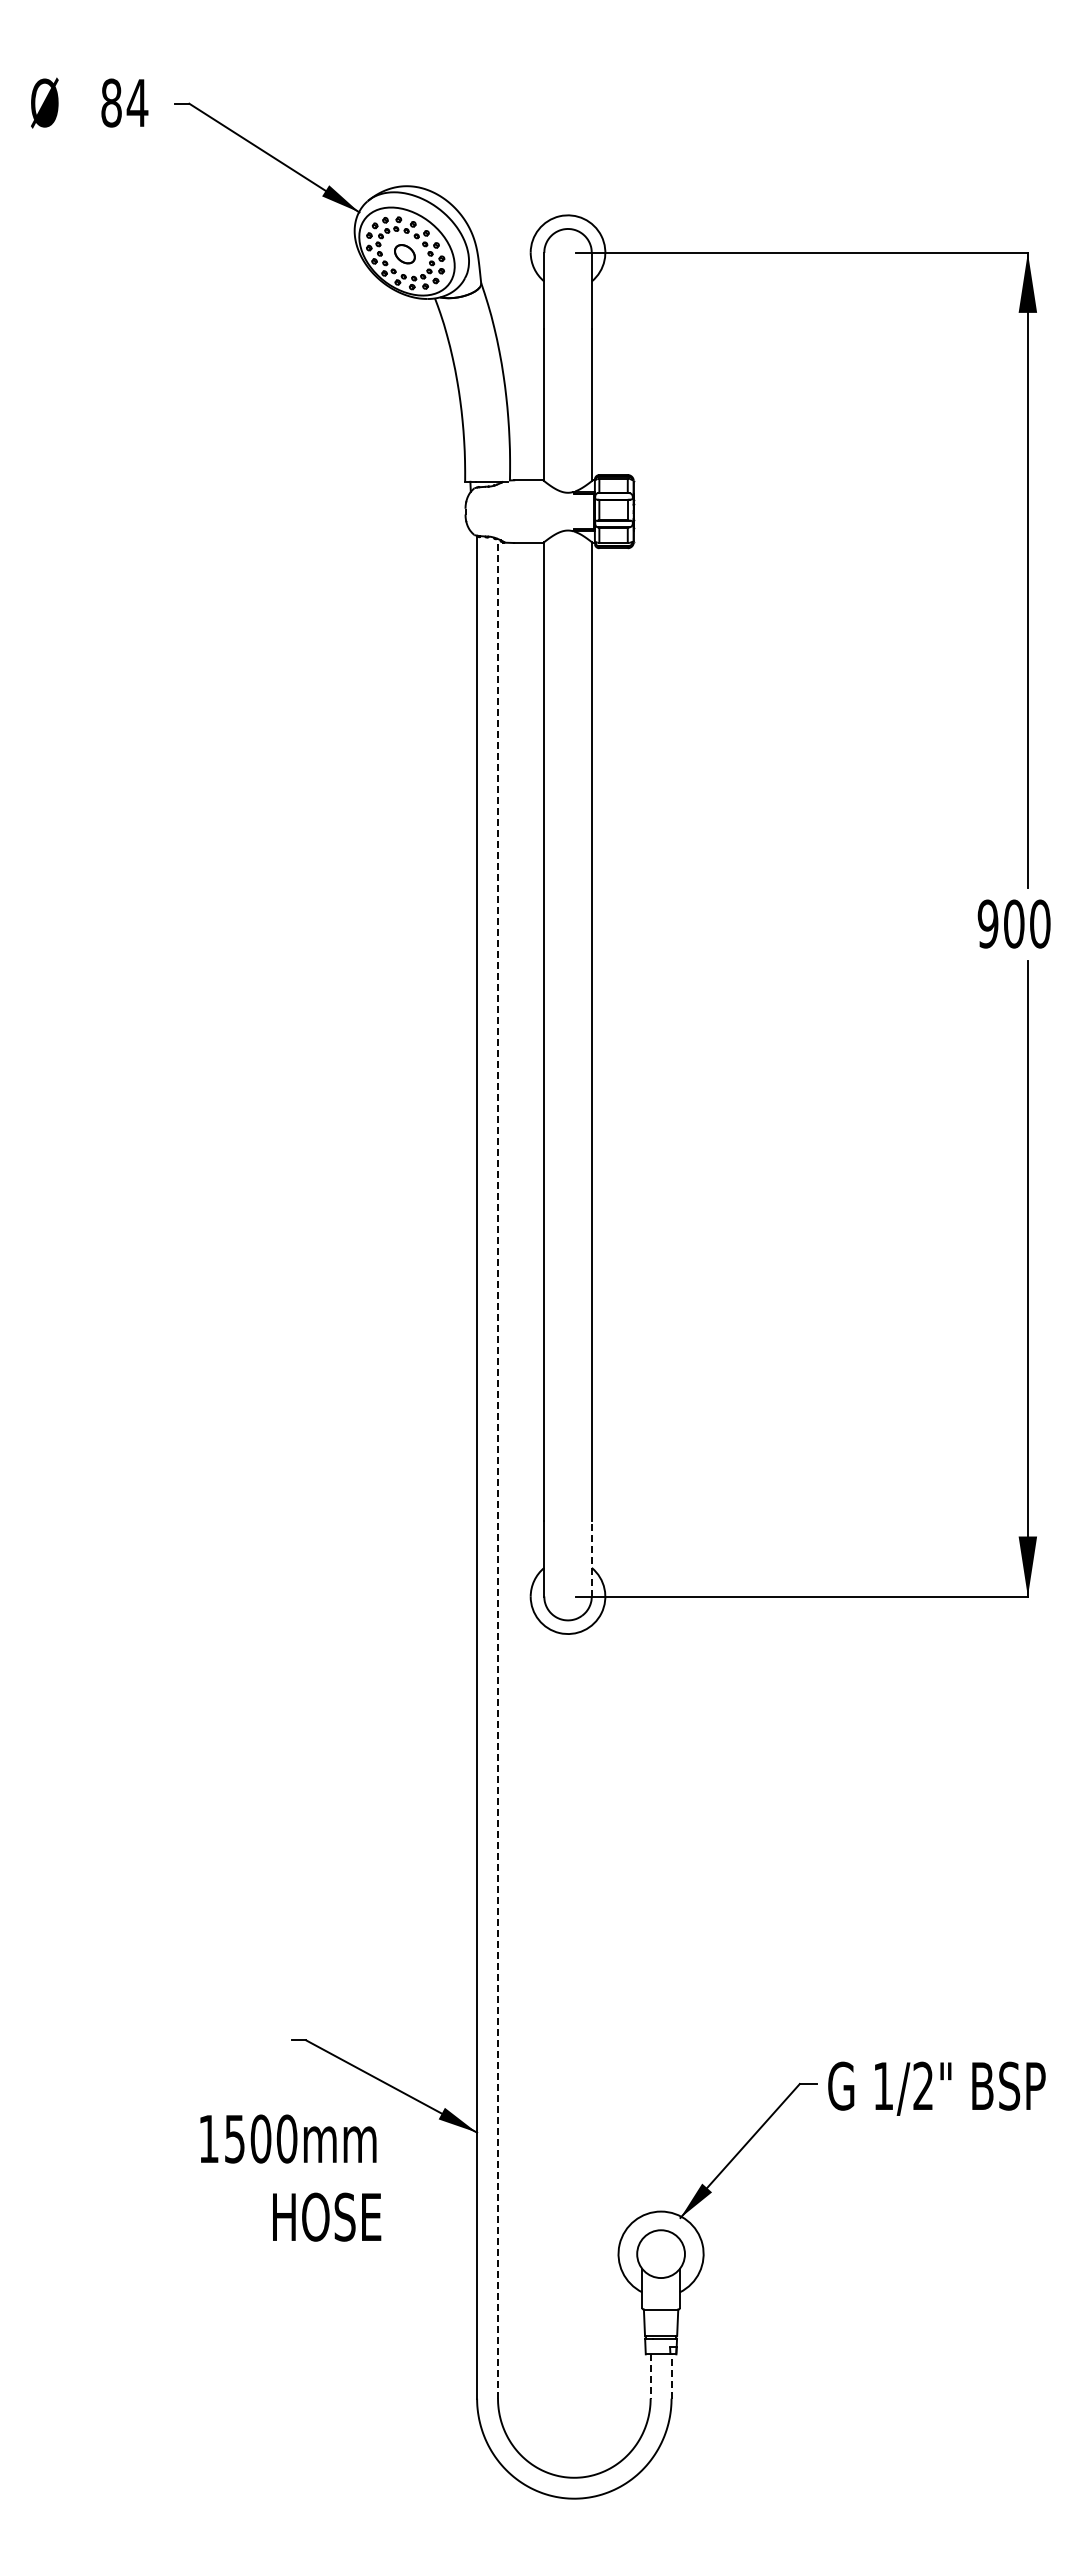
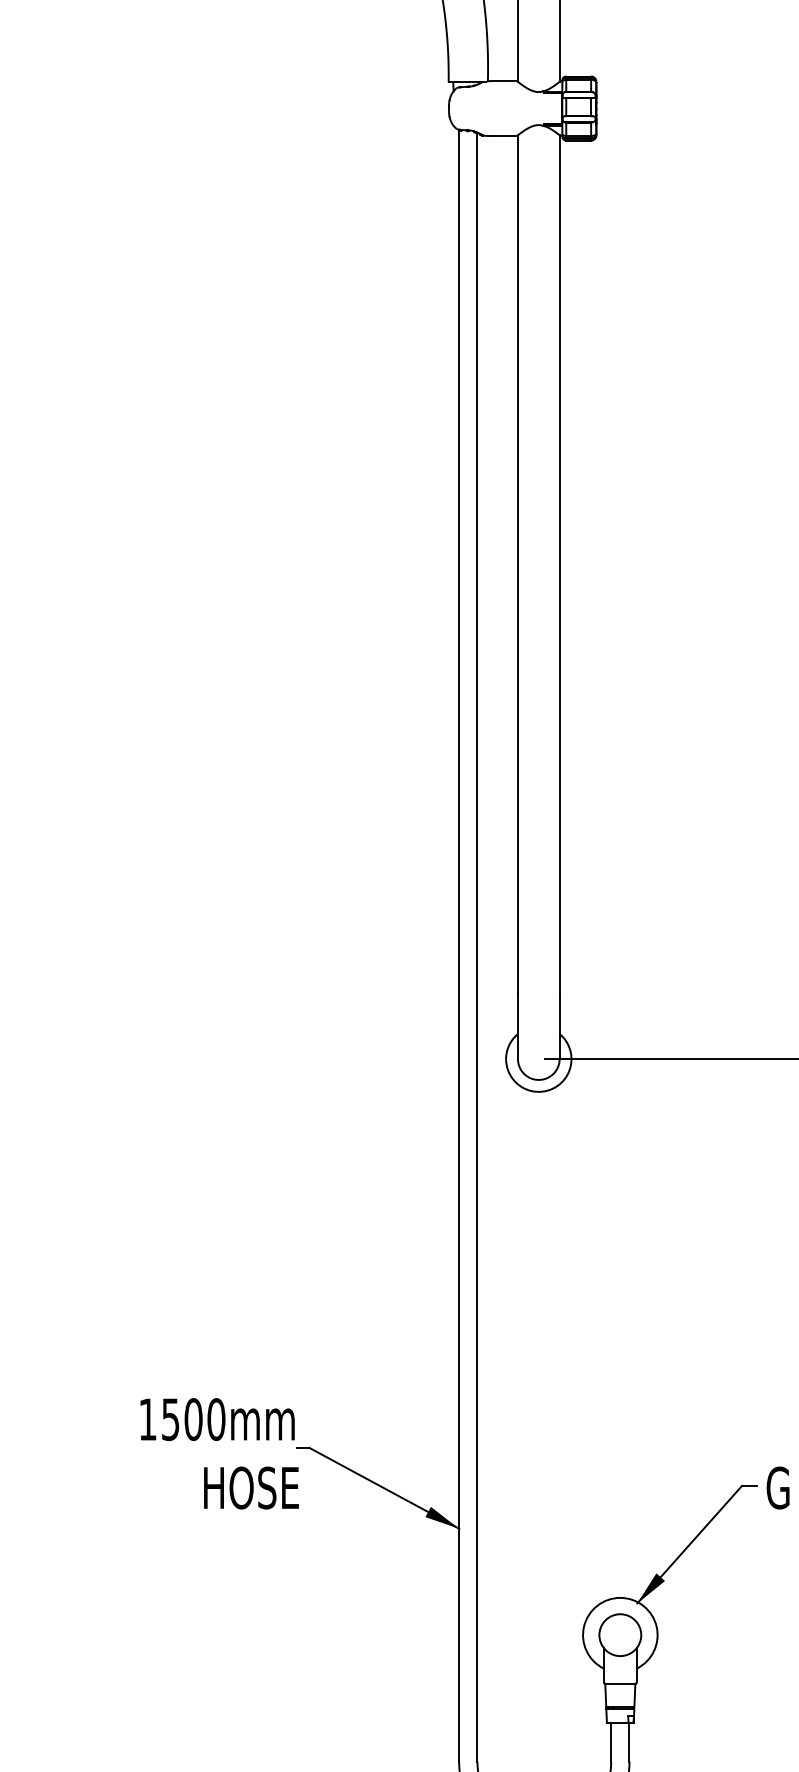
line: (498, 1468) -> (477, 946), dashed -> solid
line: (591, 1558) -> (559, 1025), dashed -> solid
text: (290, 2177) -> (219, 1453), moved
line: (650, 2376) -> (611, 1742), dashed -> solid
line: (671, 2376) -> (629, 1742), dashed -> solid

